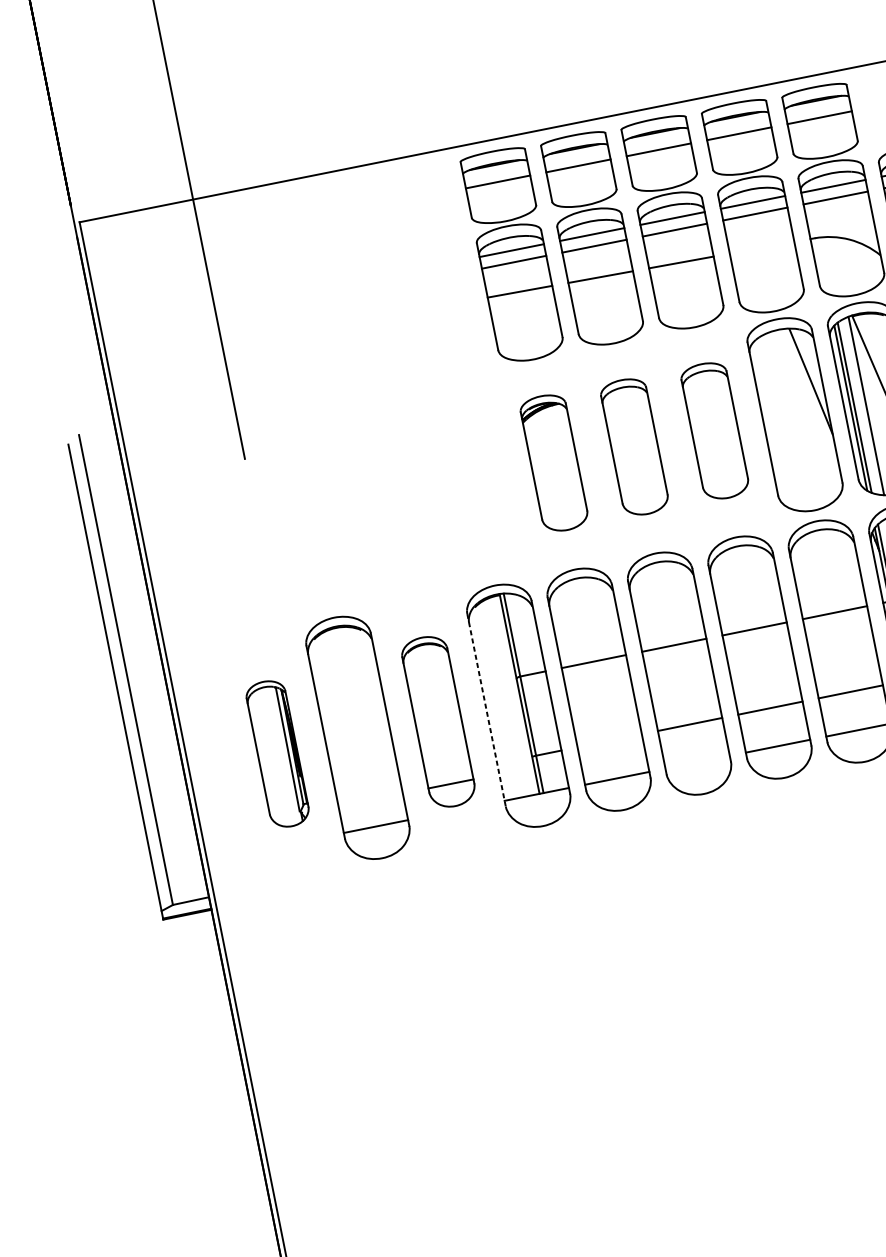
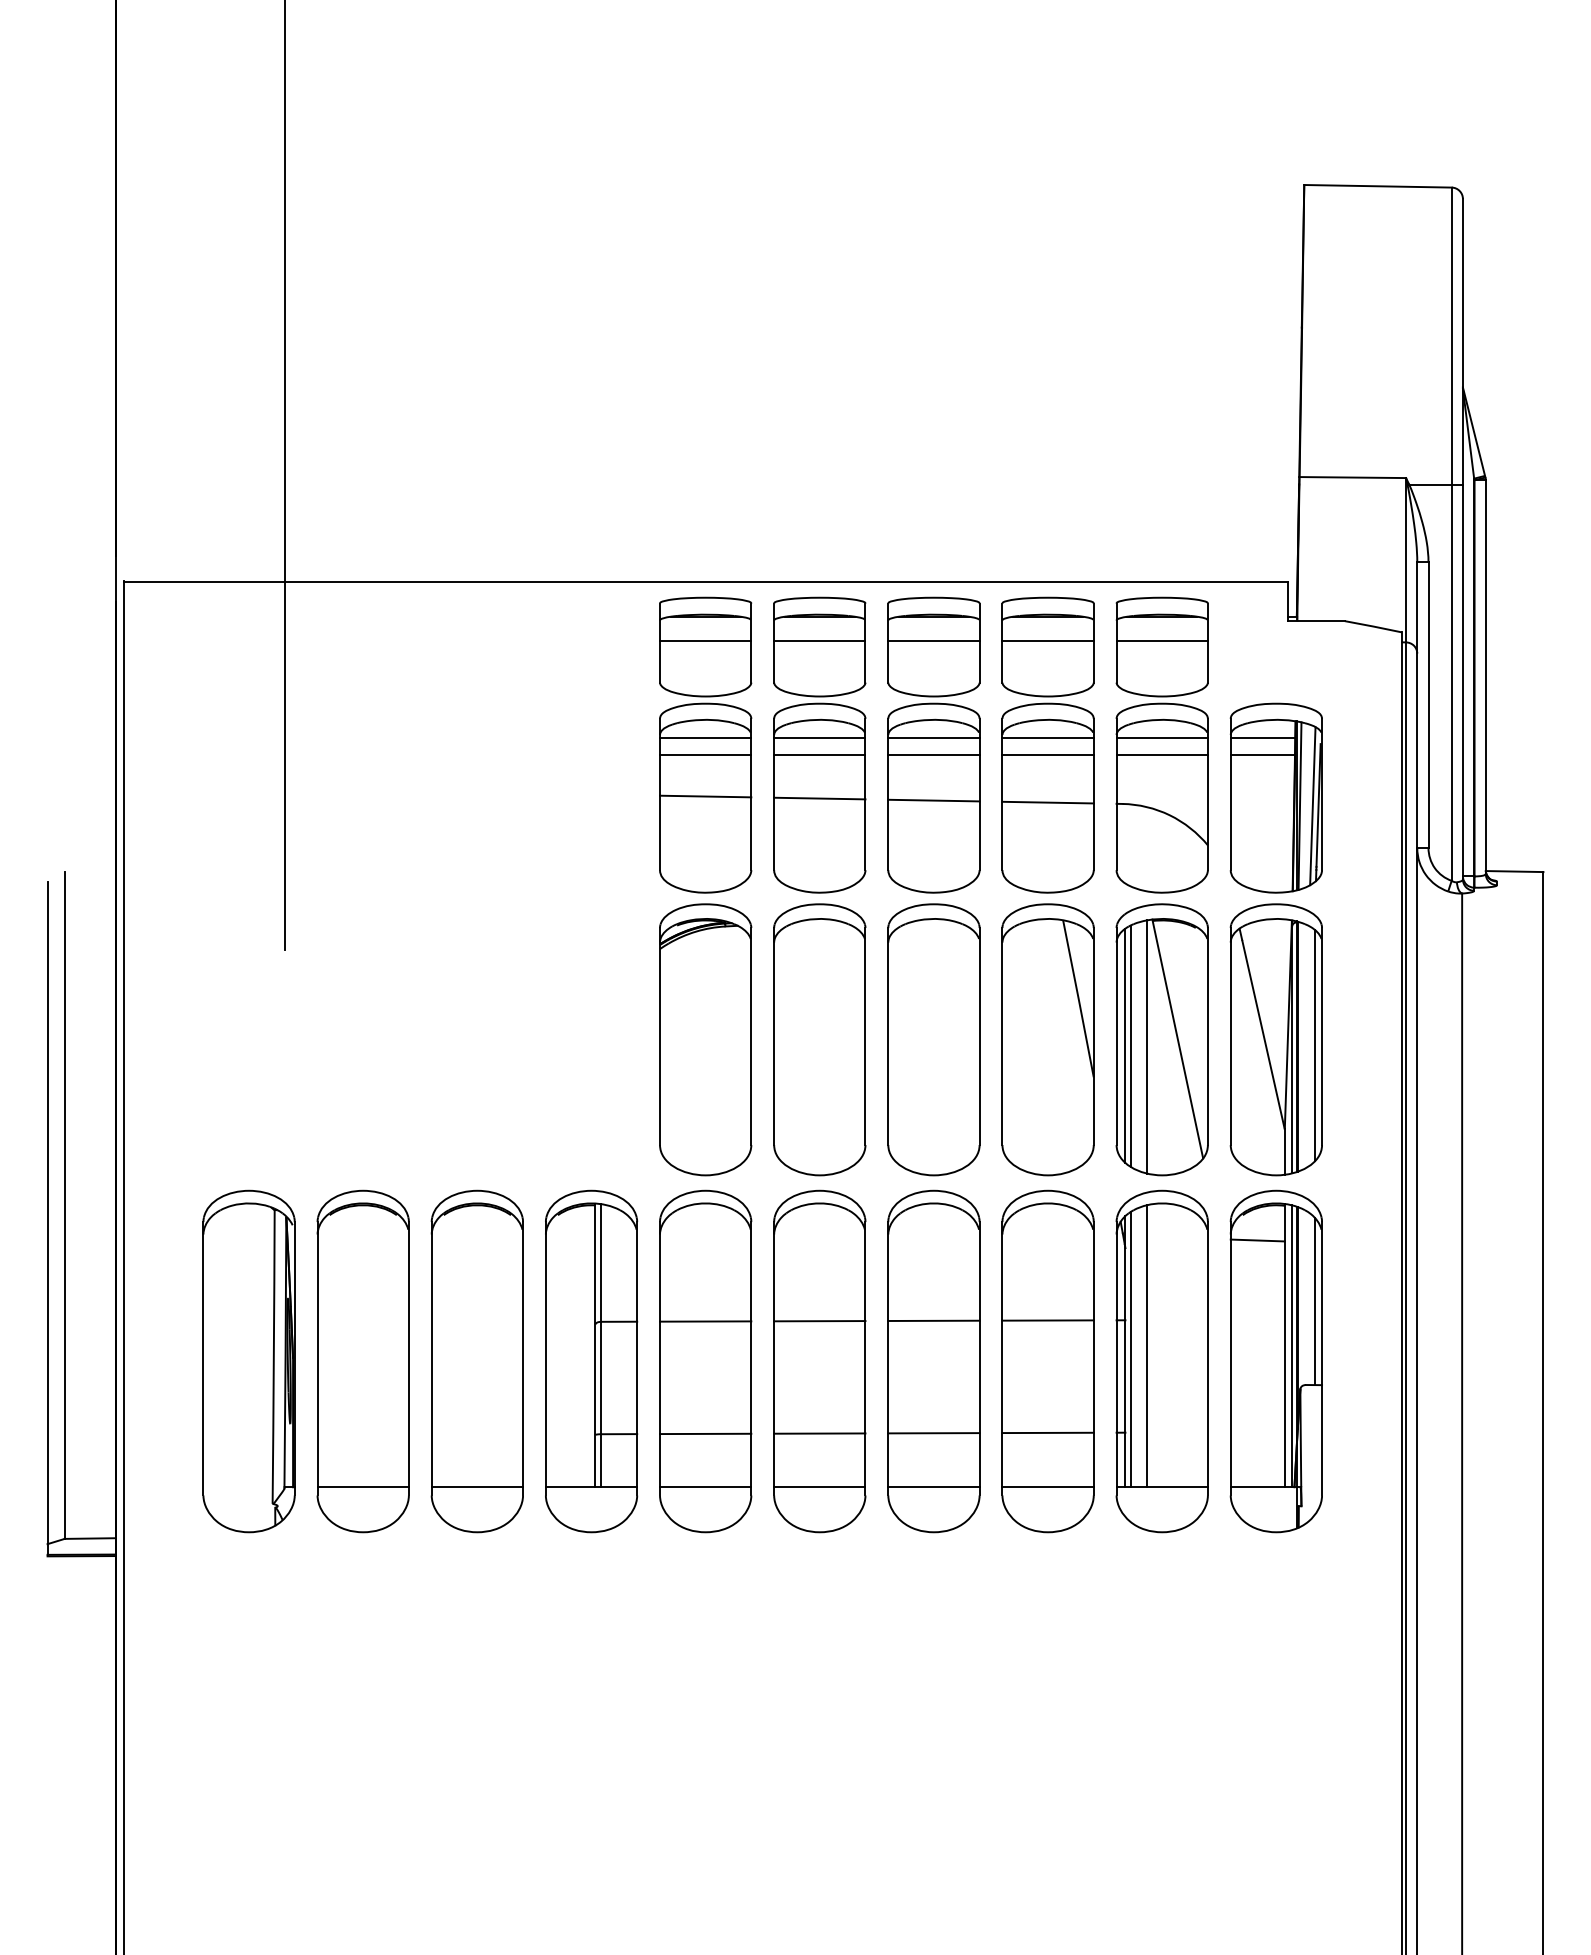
line: (761, 247) -> (1047, 802), added
part: (714, 430) -> (933, 1039), size x1.43
part: (634, 446) -> (819, 1039), size x1.43
part: (554, 462) -> (705, 1039), size x1.43
line: (486, 710) -> (545, 1358), dashed -> solid
part: (438, 722) -> (476, 1361), size x1.43
line: (609, 740) -> (705, 1433), added
part: (277, 754) -> (248, 1361), size x1.67
line: (697, 762) -> (819, 1487), added

